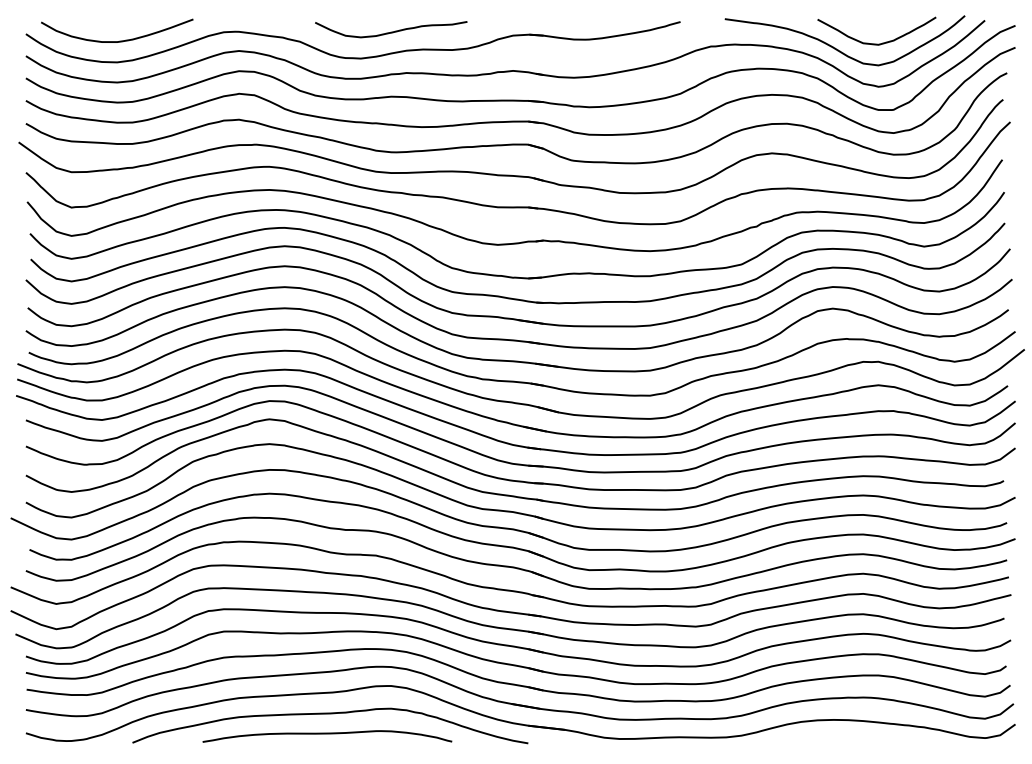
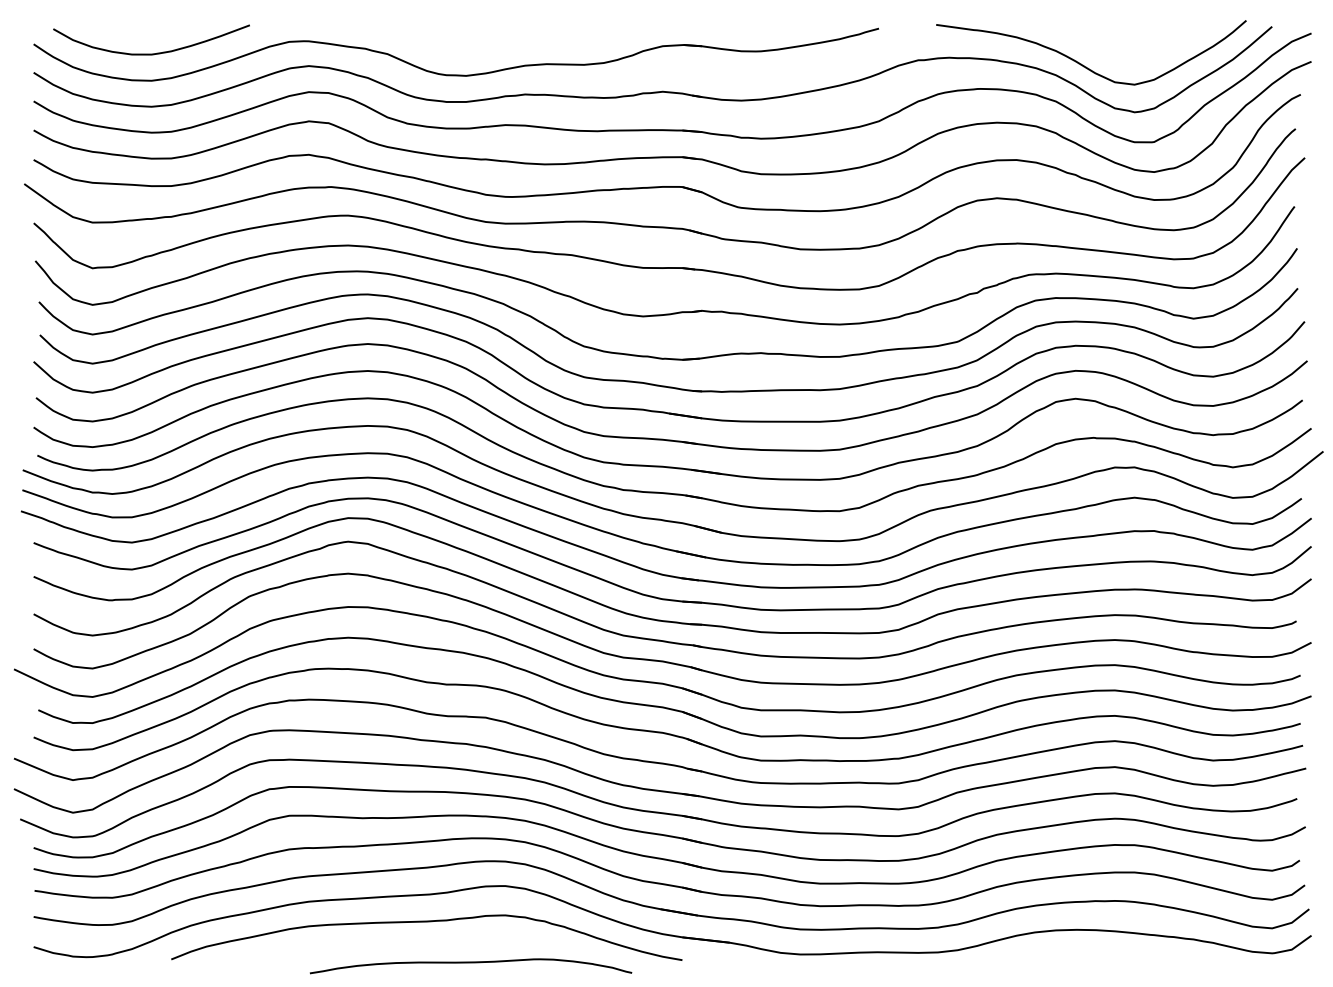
curve: (391, 31) -> (505, 41), removed
curve: (876, 43) -> (1131, 56), removed
curve: (327, 734) -> (470, 963), moved

